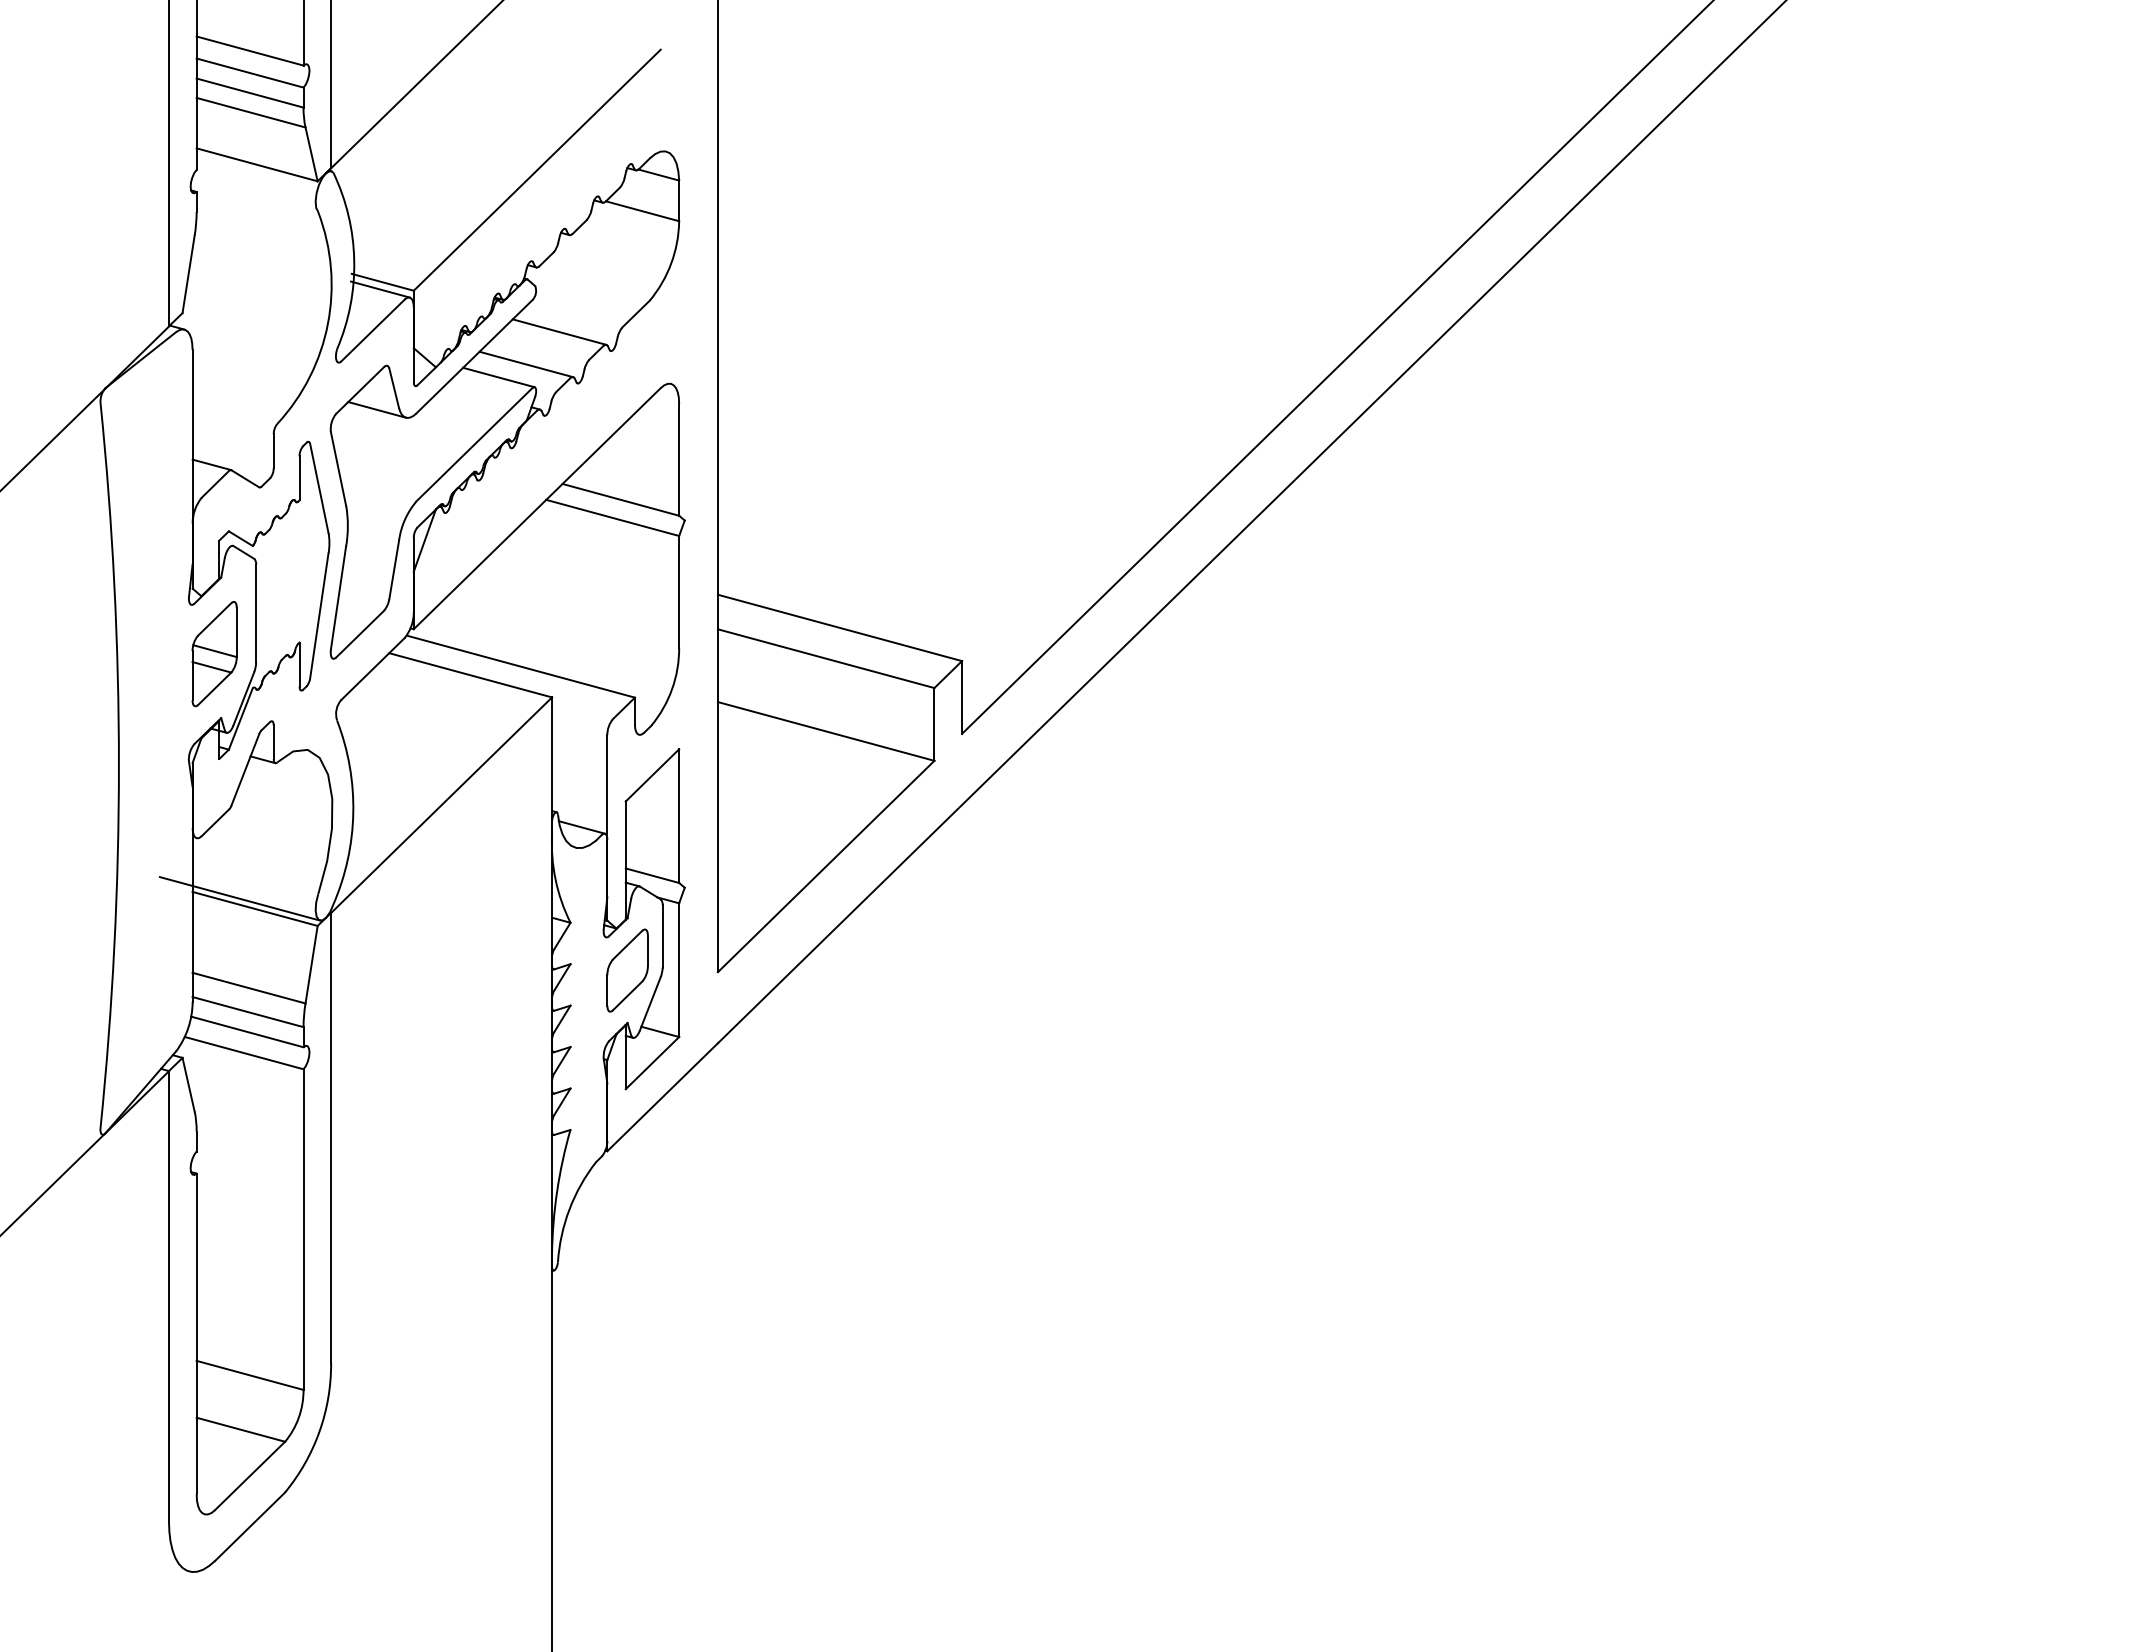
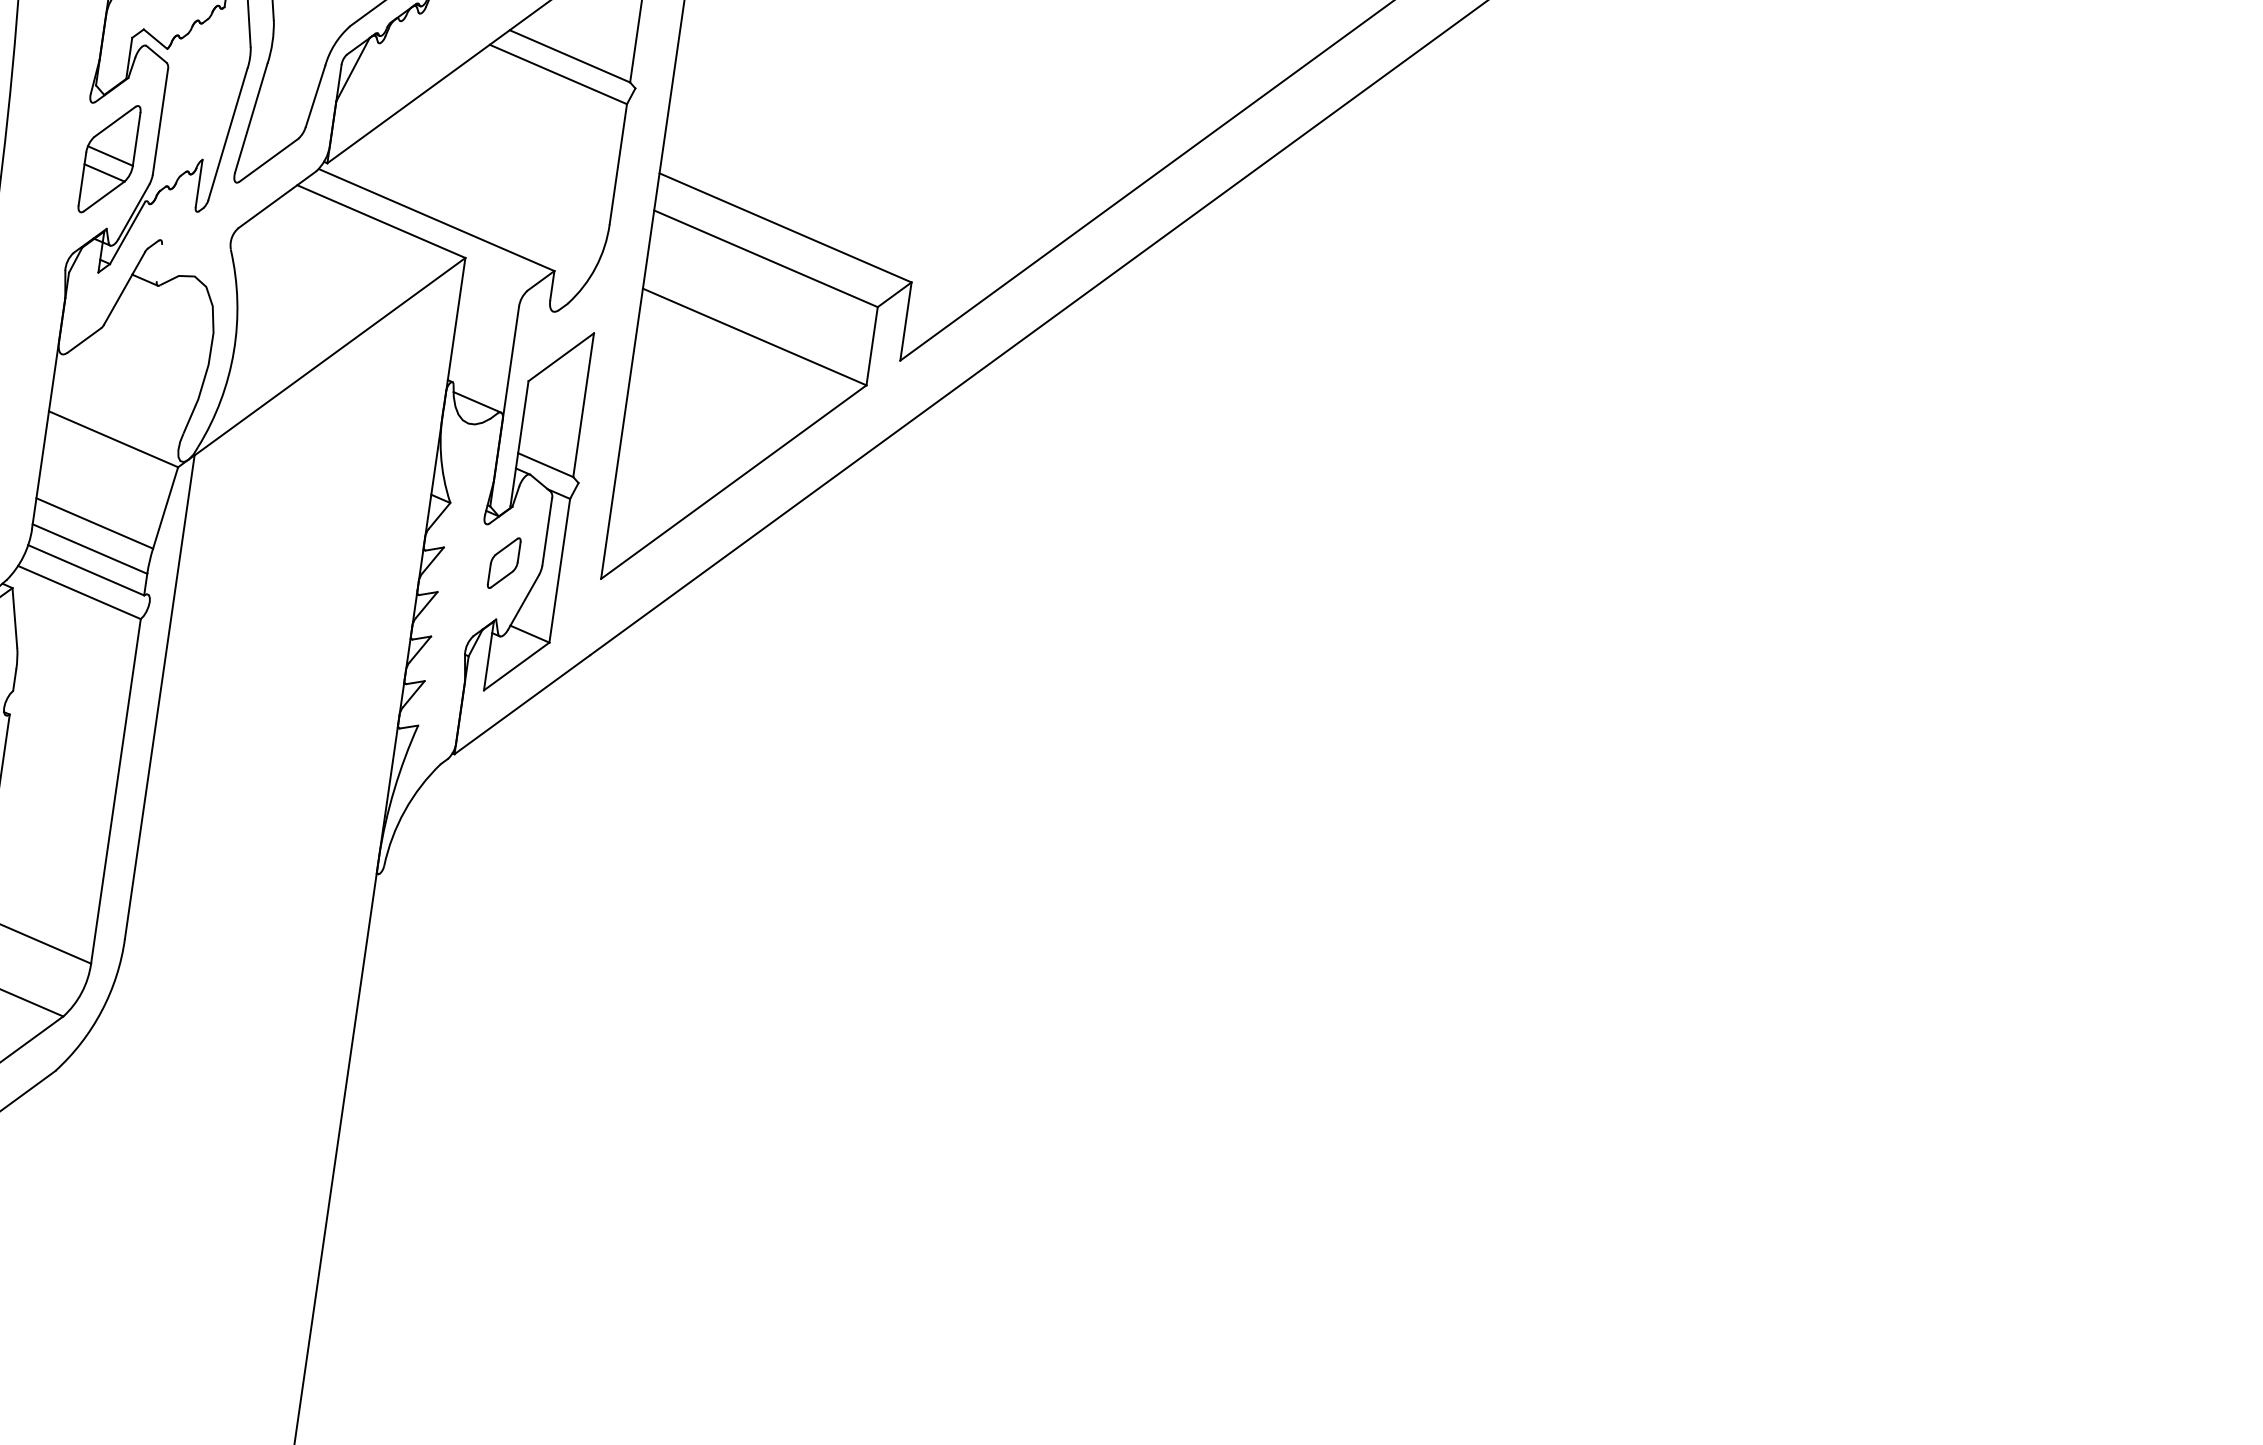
line: (273, 742) -> (159, 263), removed
line: (239, 898) -> (98, 425), removed
part: (627, 970) -> (504, 563), size x0.6

